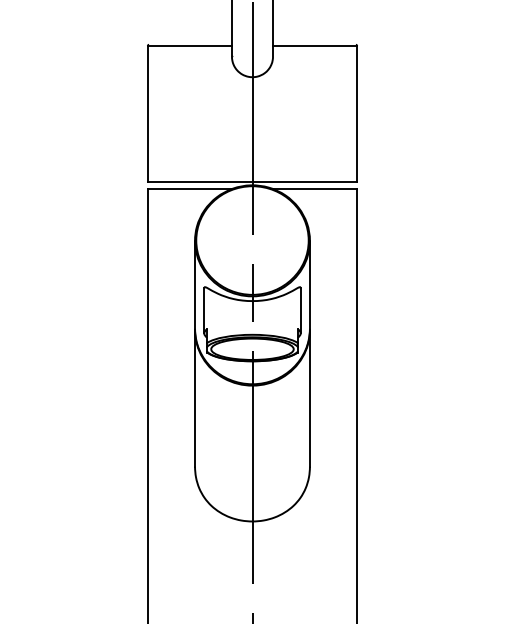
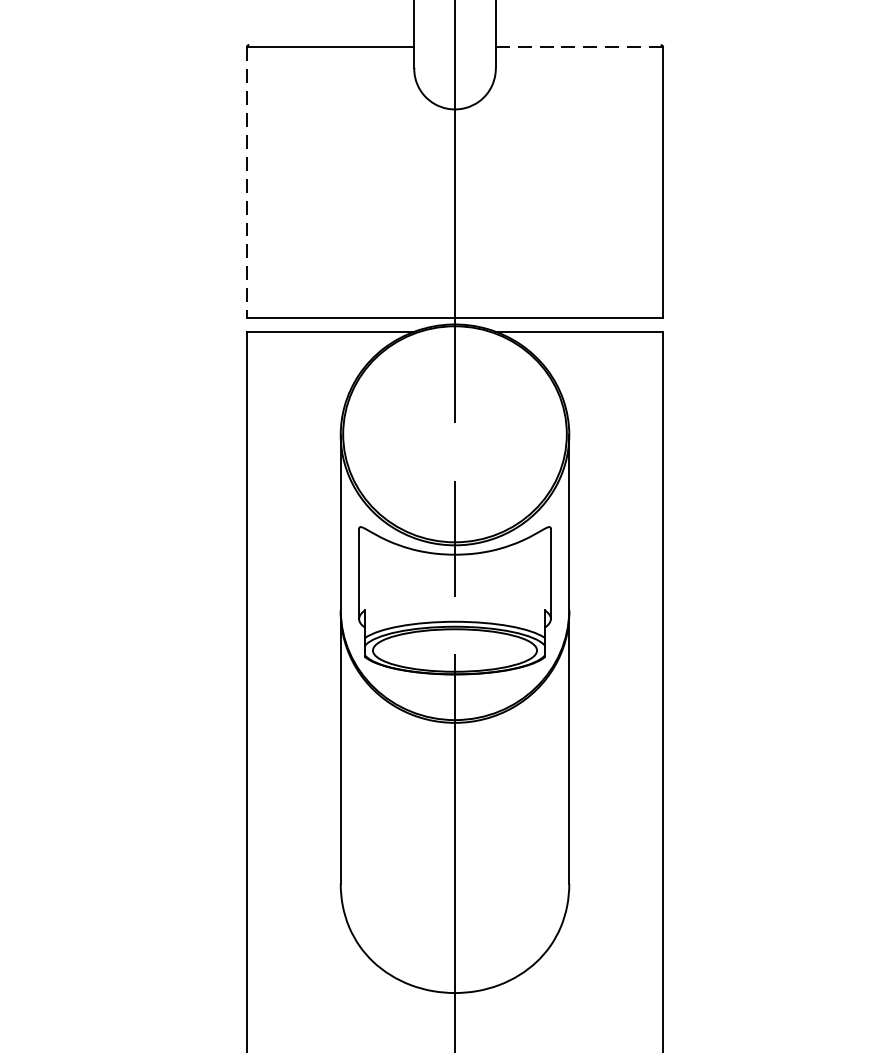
line: (315, 46) -> (580, 48), solid -> dashed
line: (147, 114) -> (246, 183), solid -> dashed

